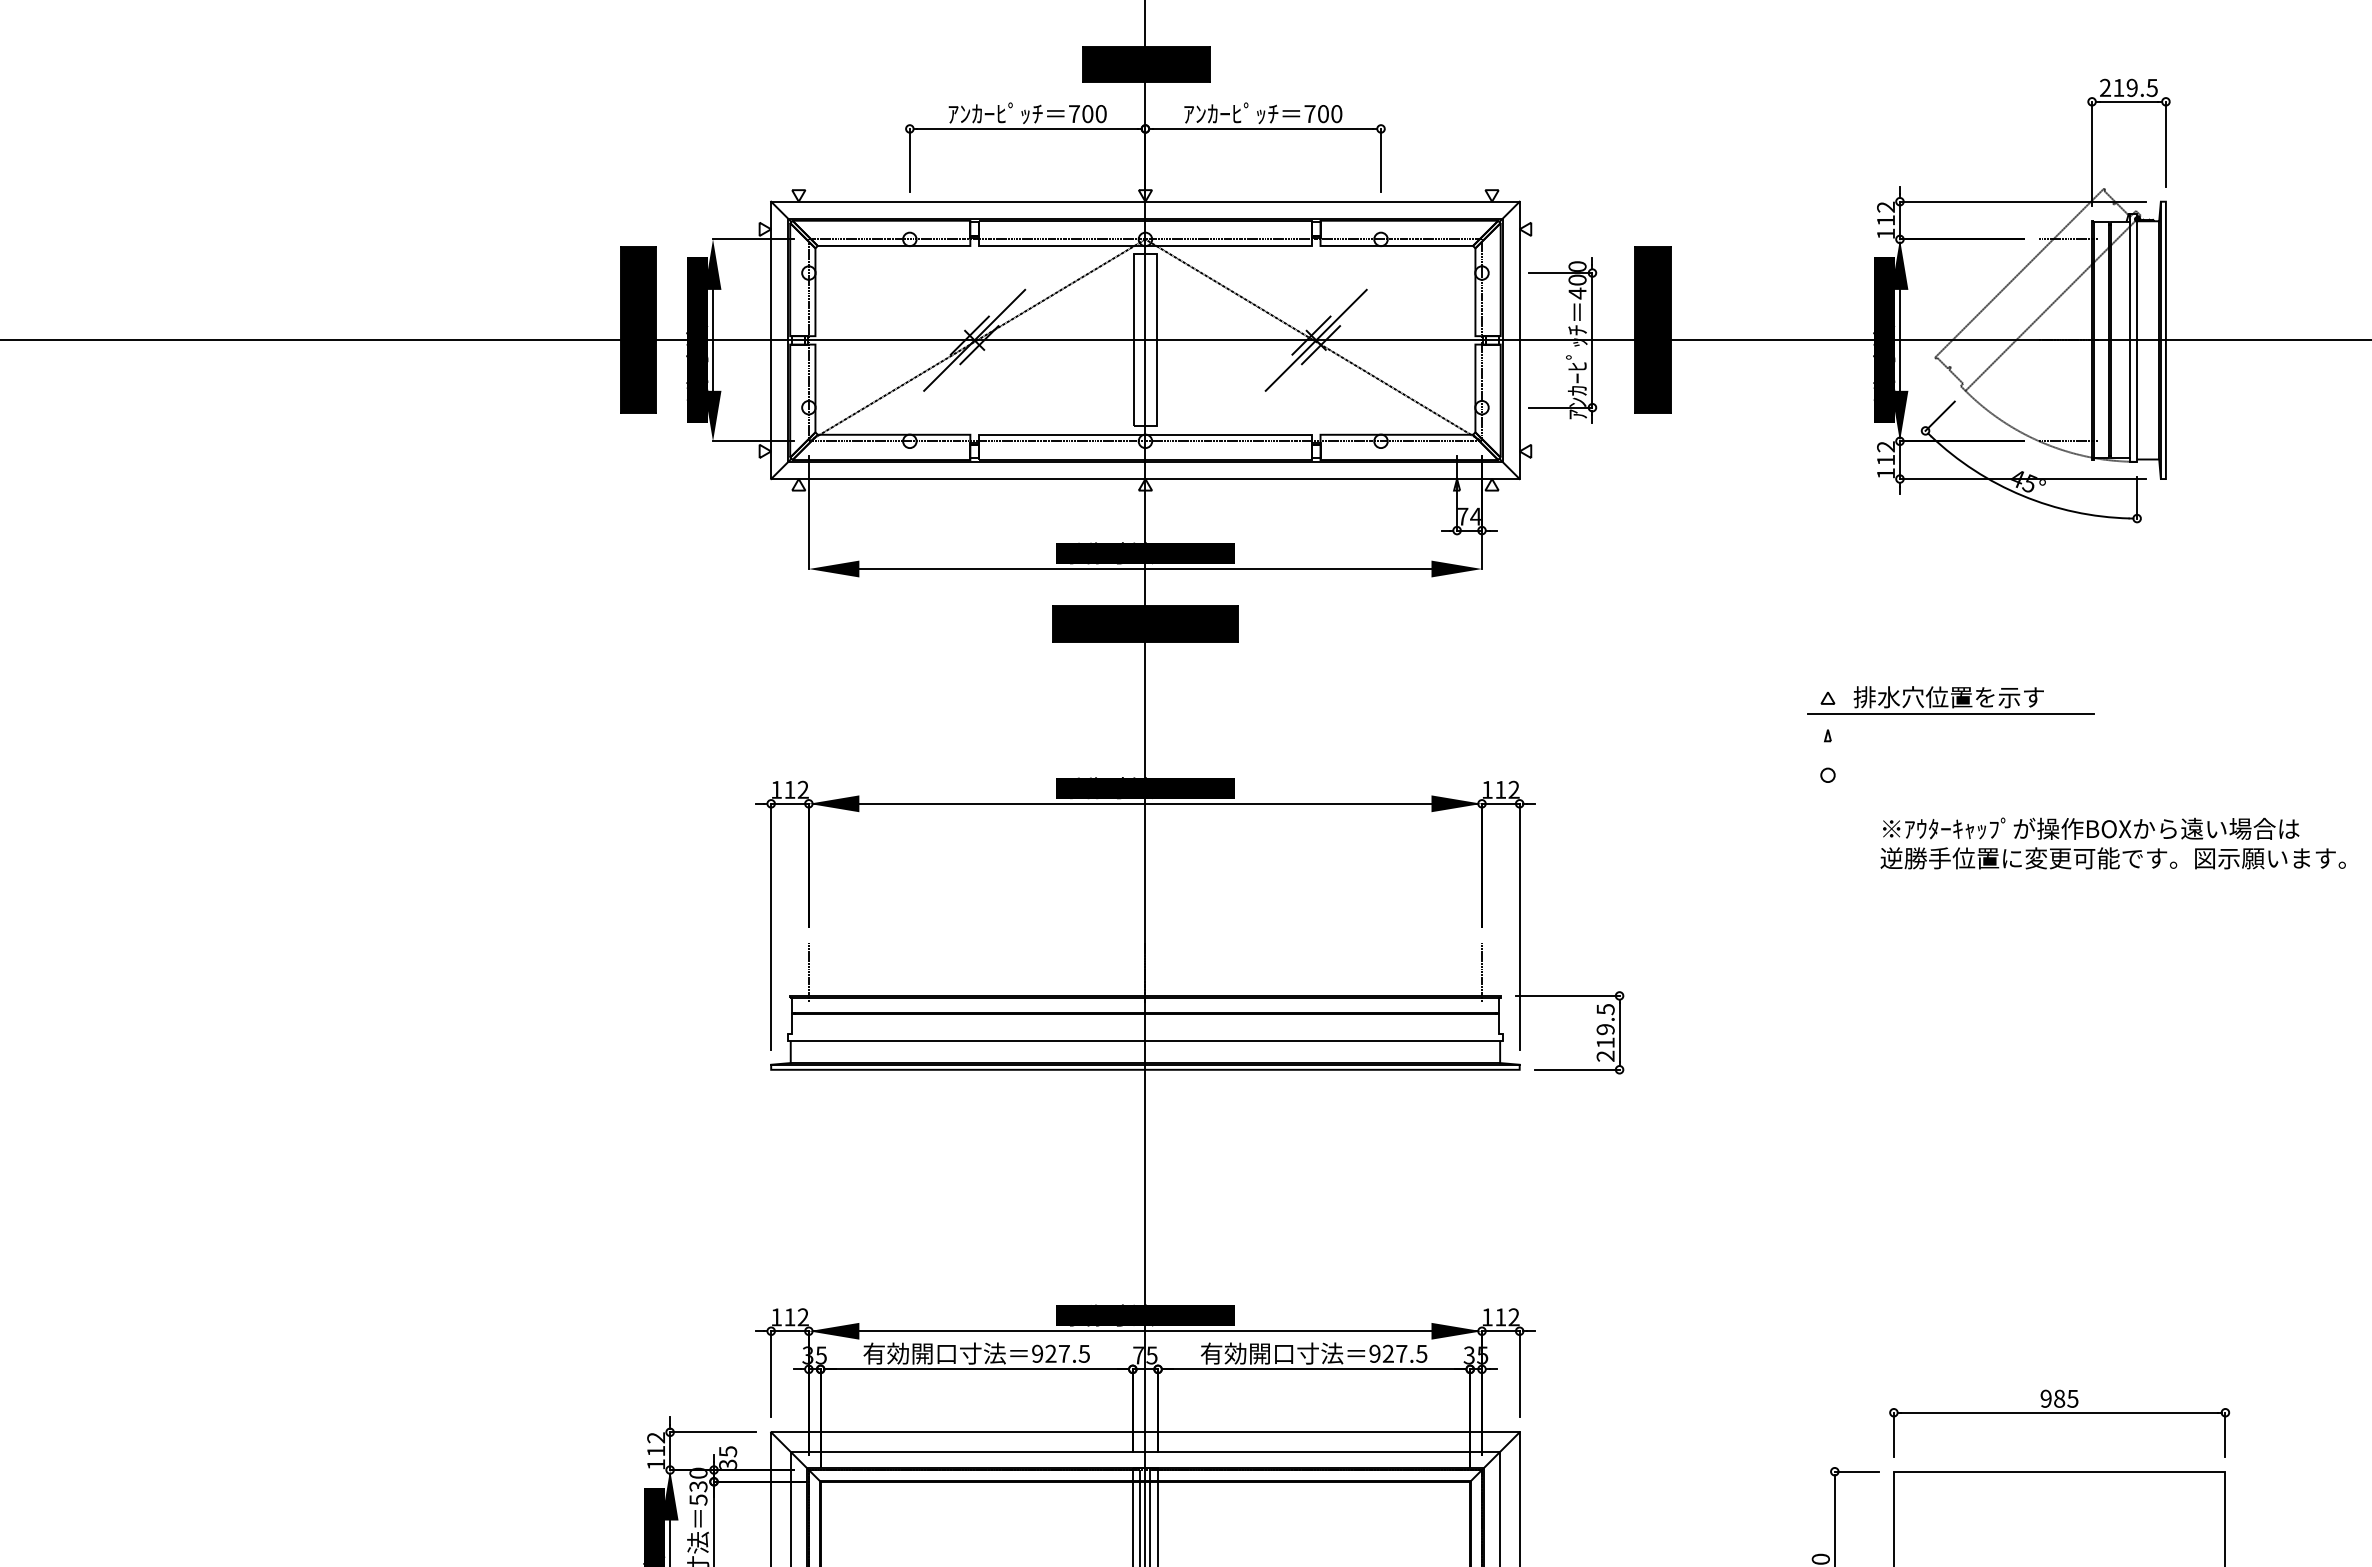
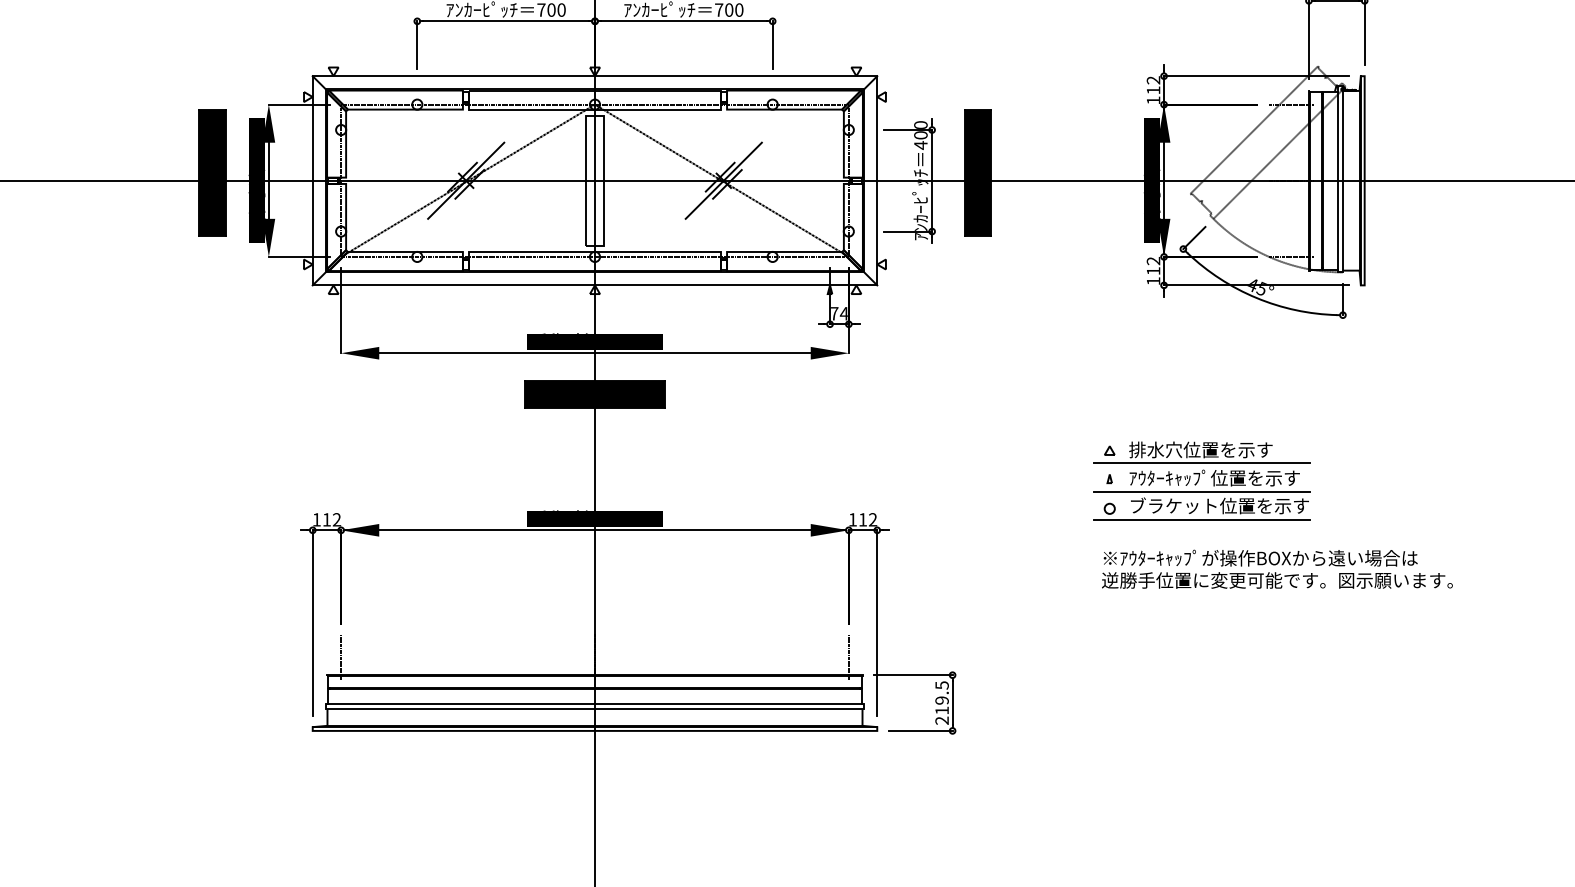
part: (1950, 752) -> (1202, 491), added
line: (1950, 790) -> (1202, 520), added
text: (2112, 843) -> (1276, 569), moved
line: (1145, 1034) -> (595, 704), added

